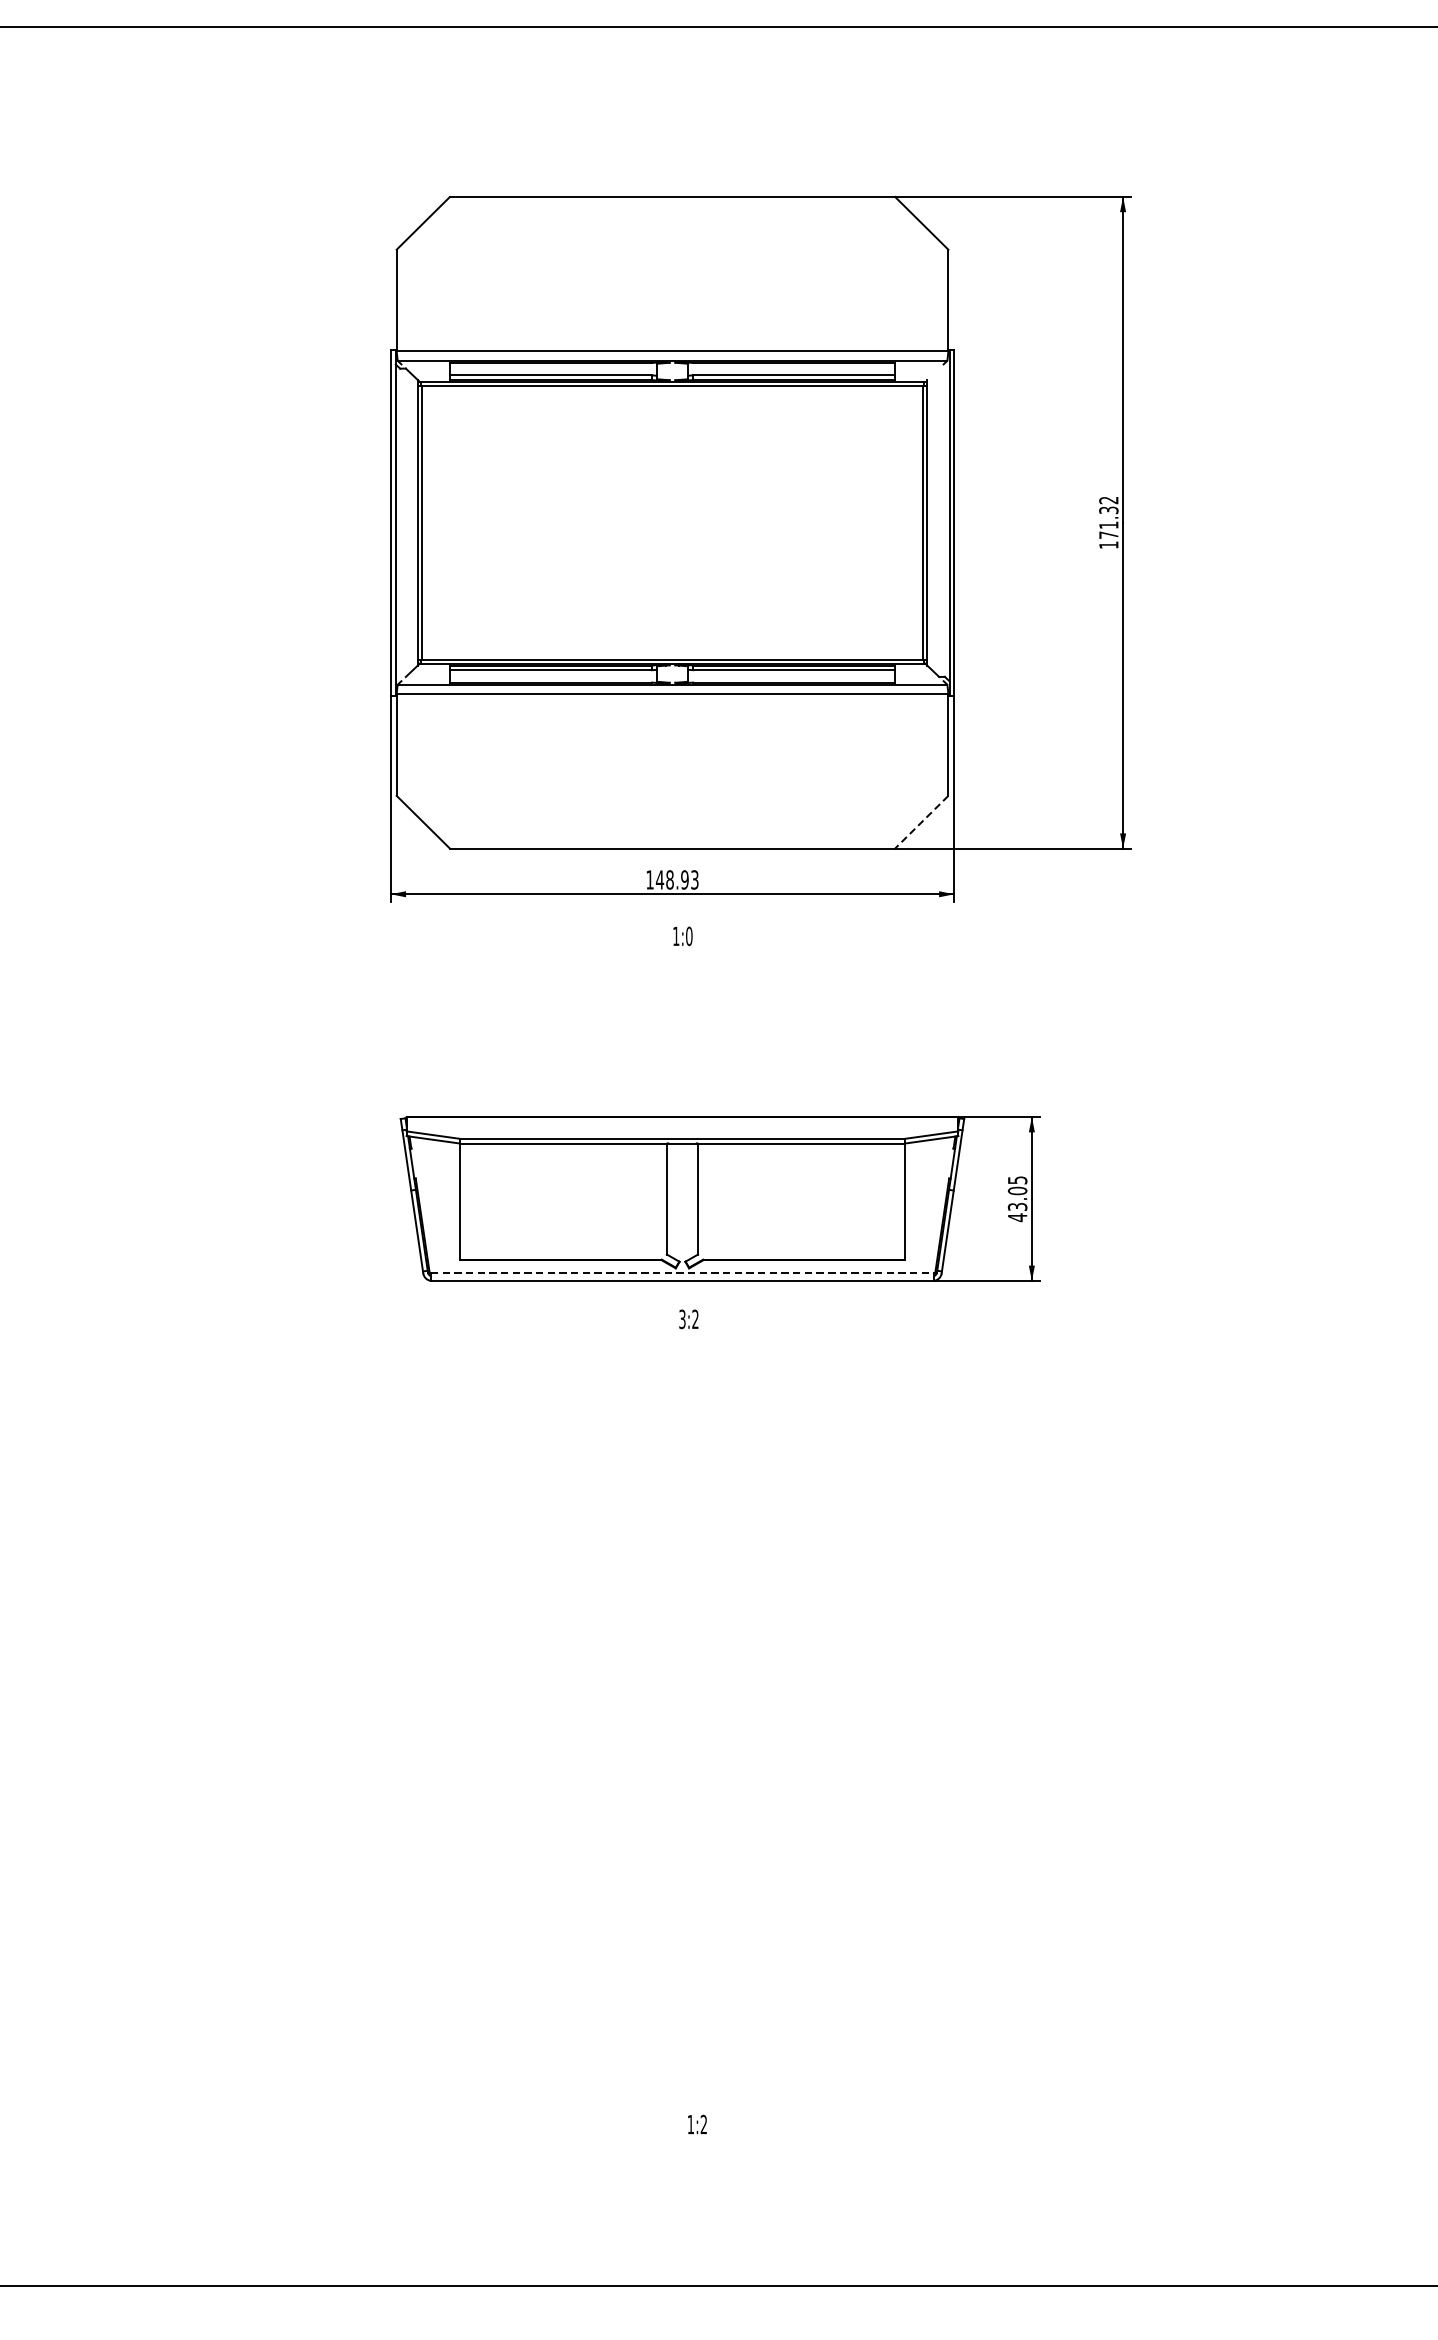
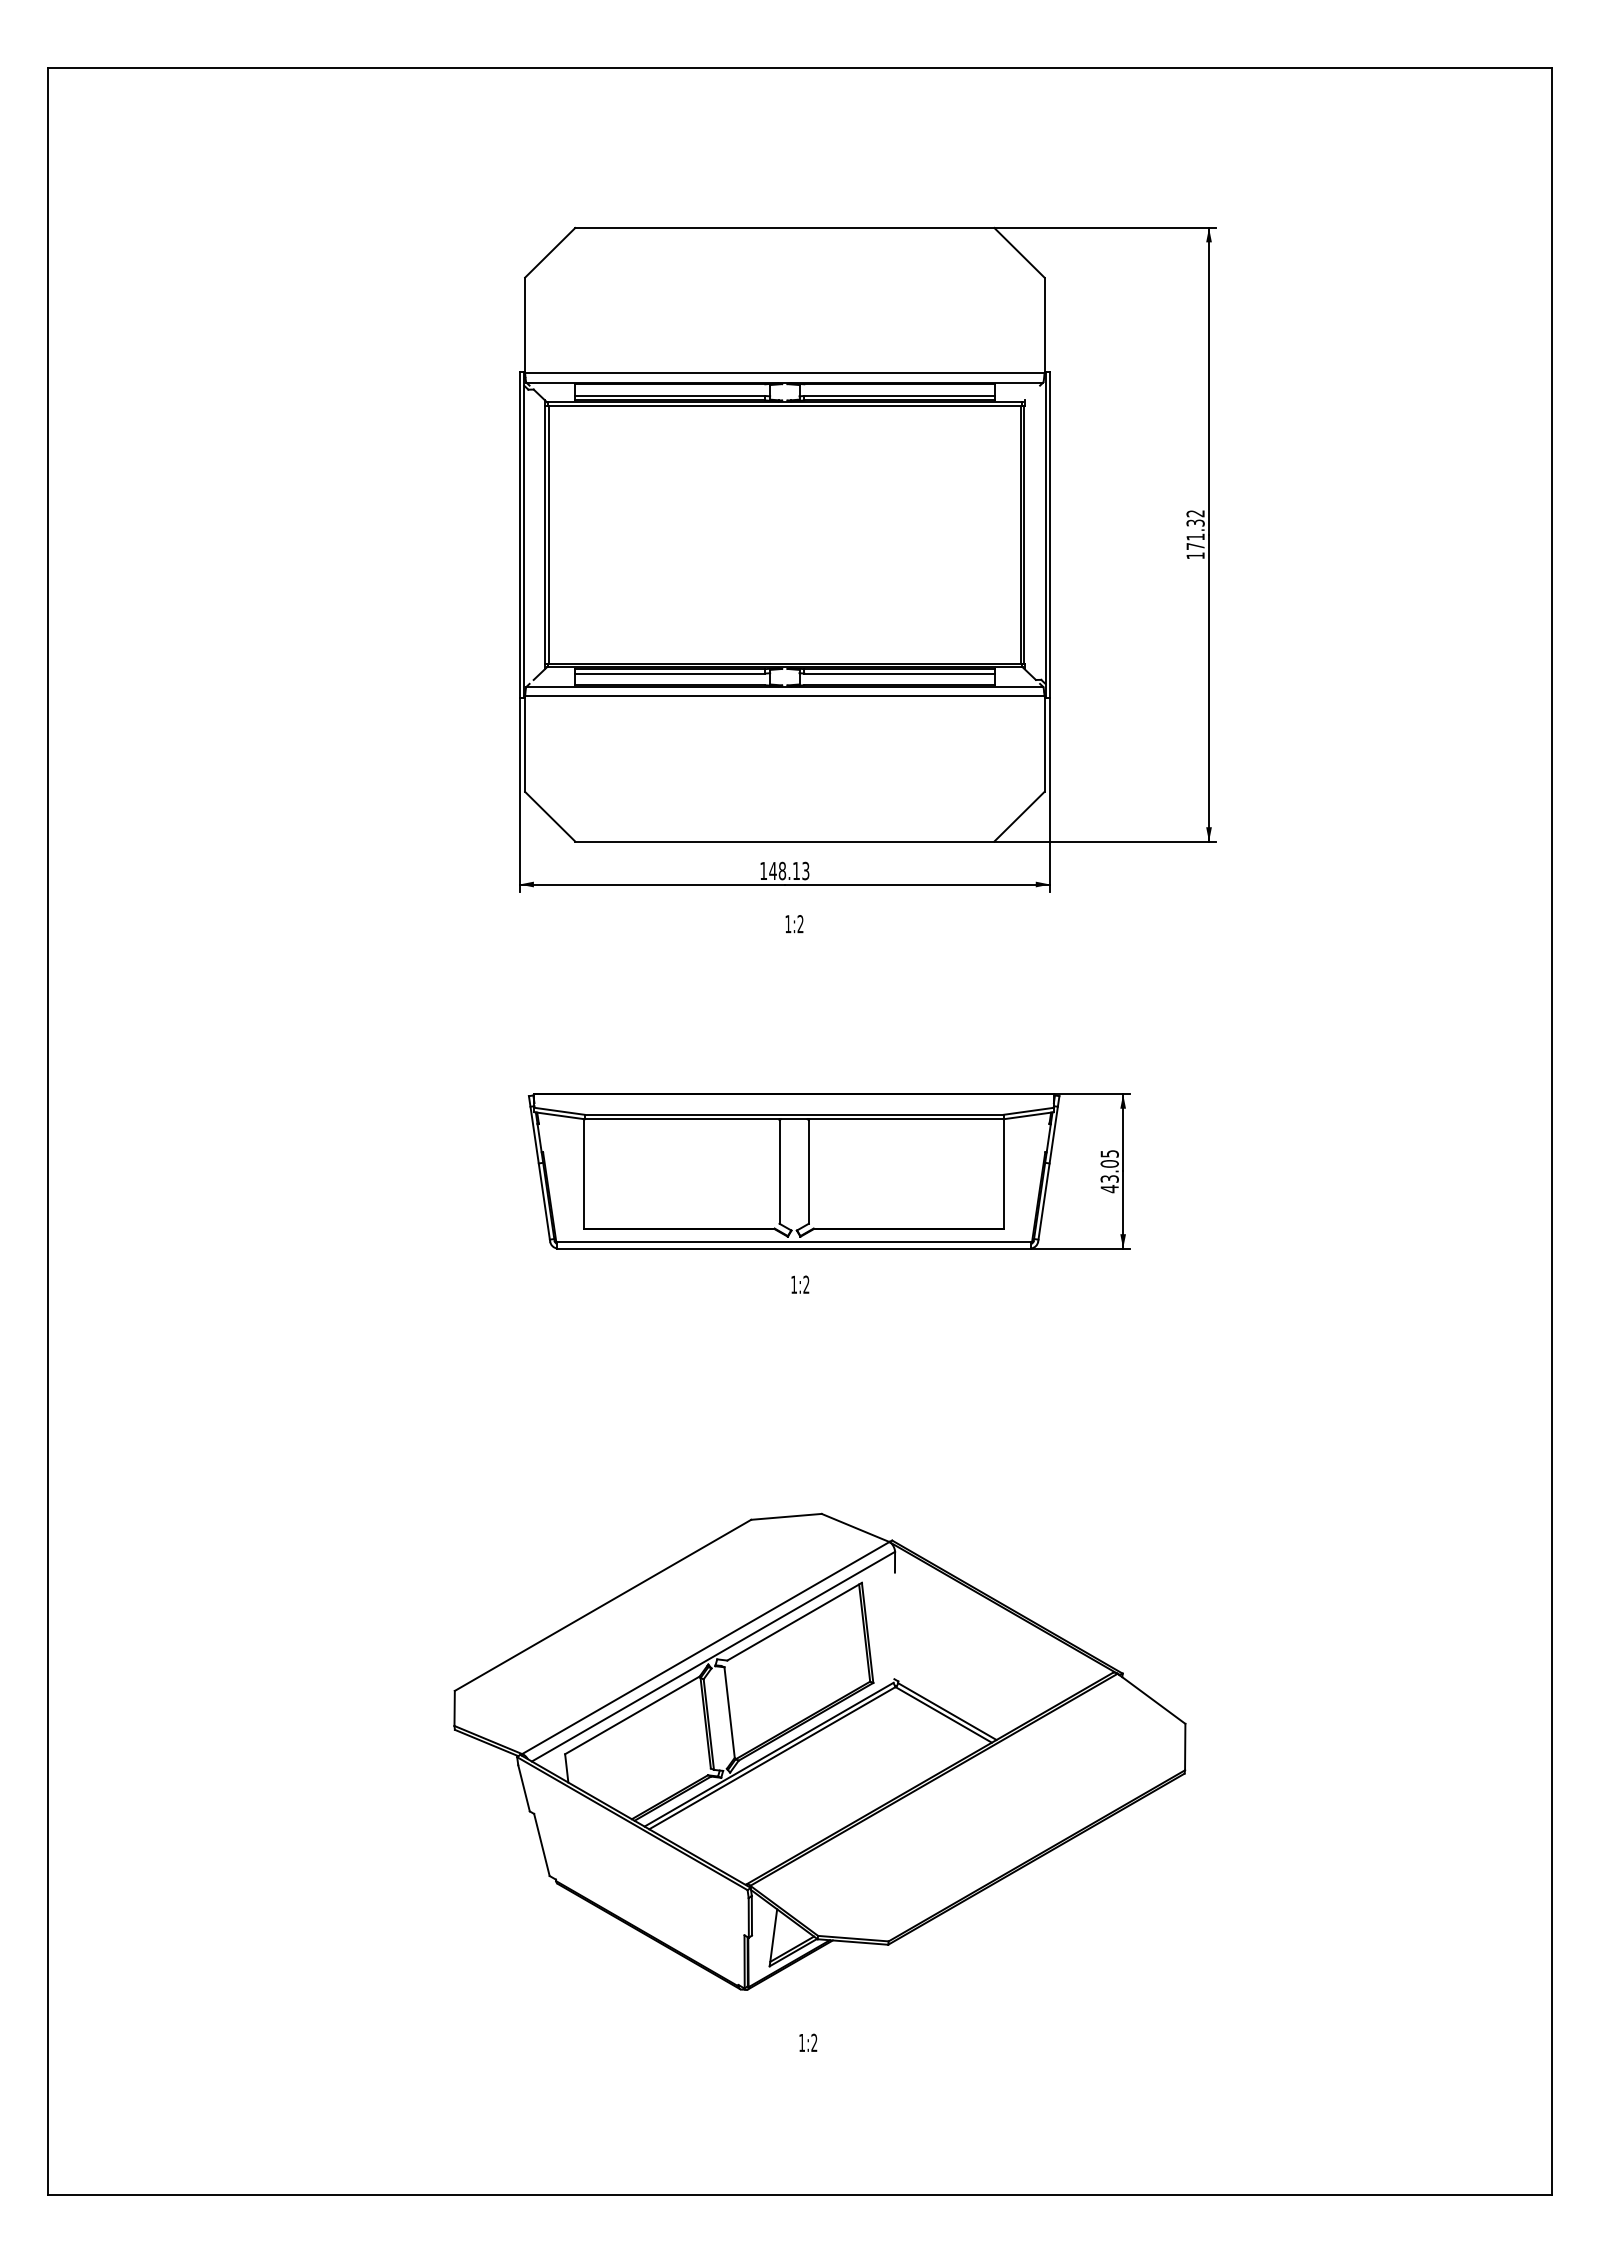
line: (921, 823) -> (1019, 817), dashed -> solid
text: (684, 879) -> (796, 870), 148.93 -> 148.13
text: (689, 936) -> (800, 924), 1:0 -> 1:2
line: (682, 1273) -> (794, 1241), dashed -> solid
text: (682, 1319) -> (794, 1284), 3:2 -> 1:2
part: (709, 1815) -> (819, 1751), added

